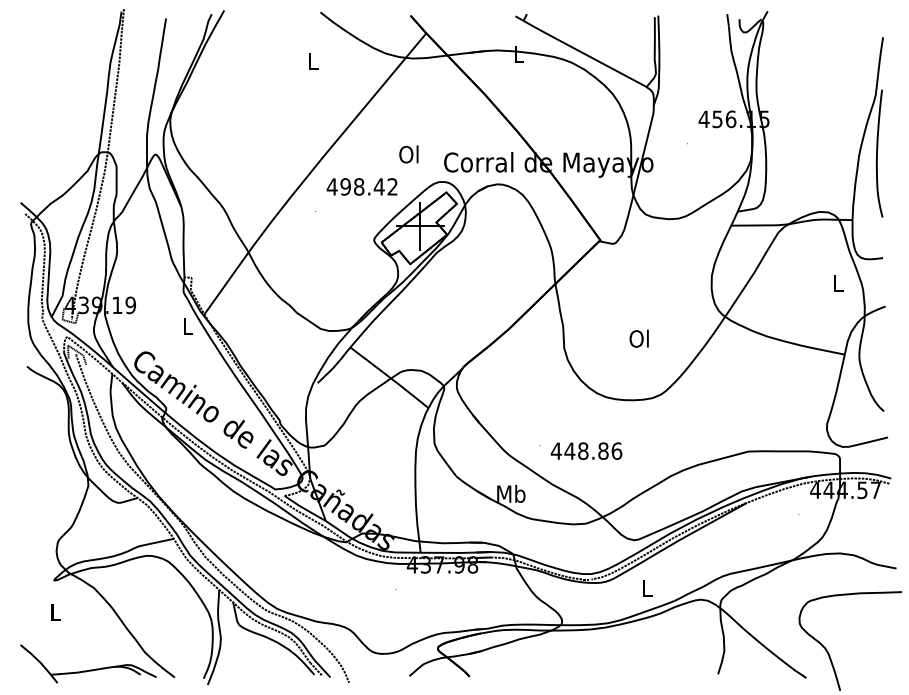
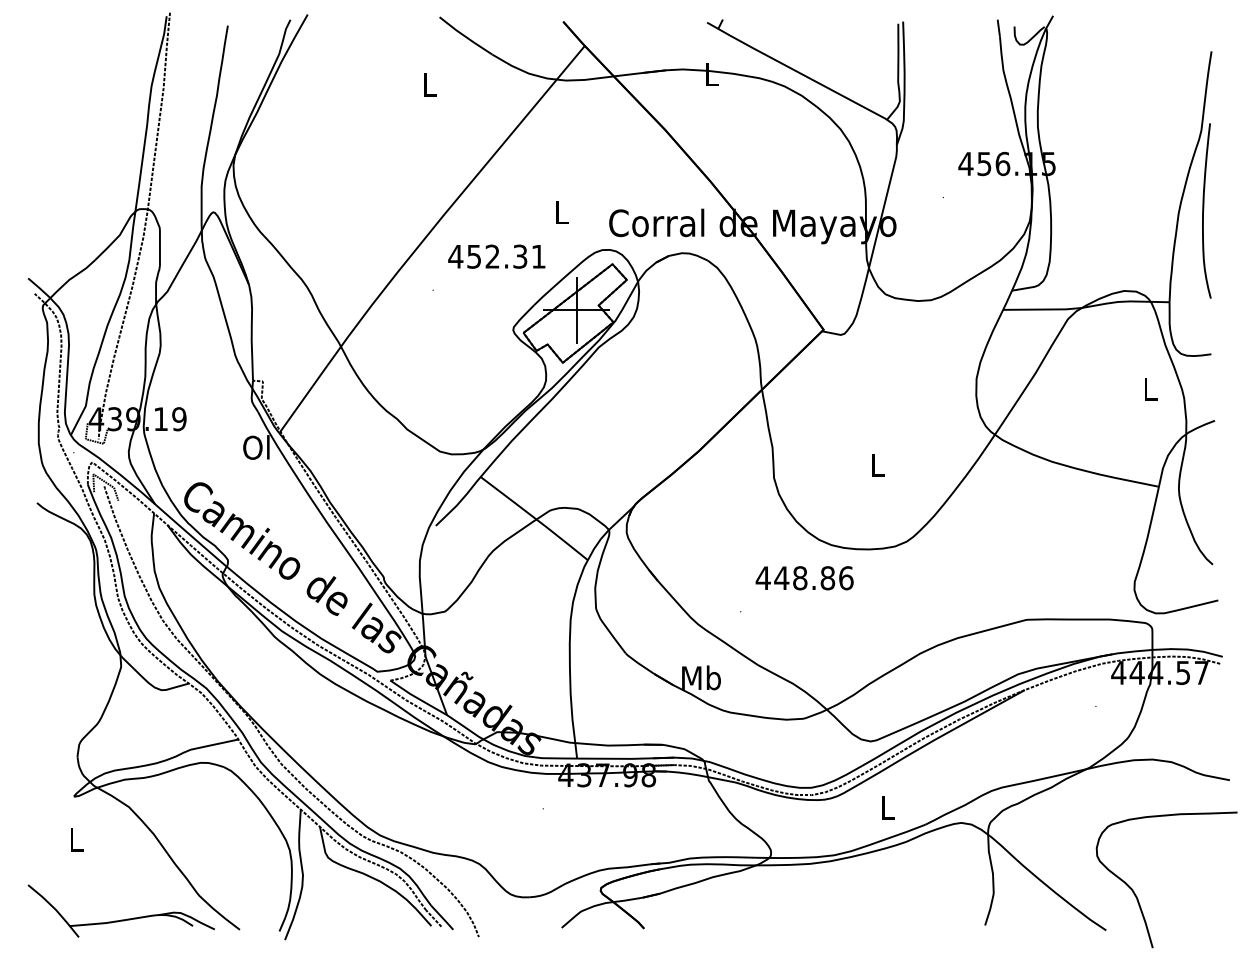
text: (408, 153) -> (560, 211), Ol -> L
text: (369, 186) -> (506, 256), 498.42 -> 452.31
text: (186, 325) -> (256, 447), L -> Ol
text: (638, 338) -> (876, 464), Ol -> L
text: (586, 451) -> (804, 578), moved

